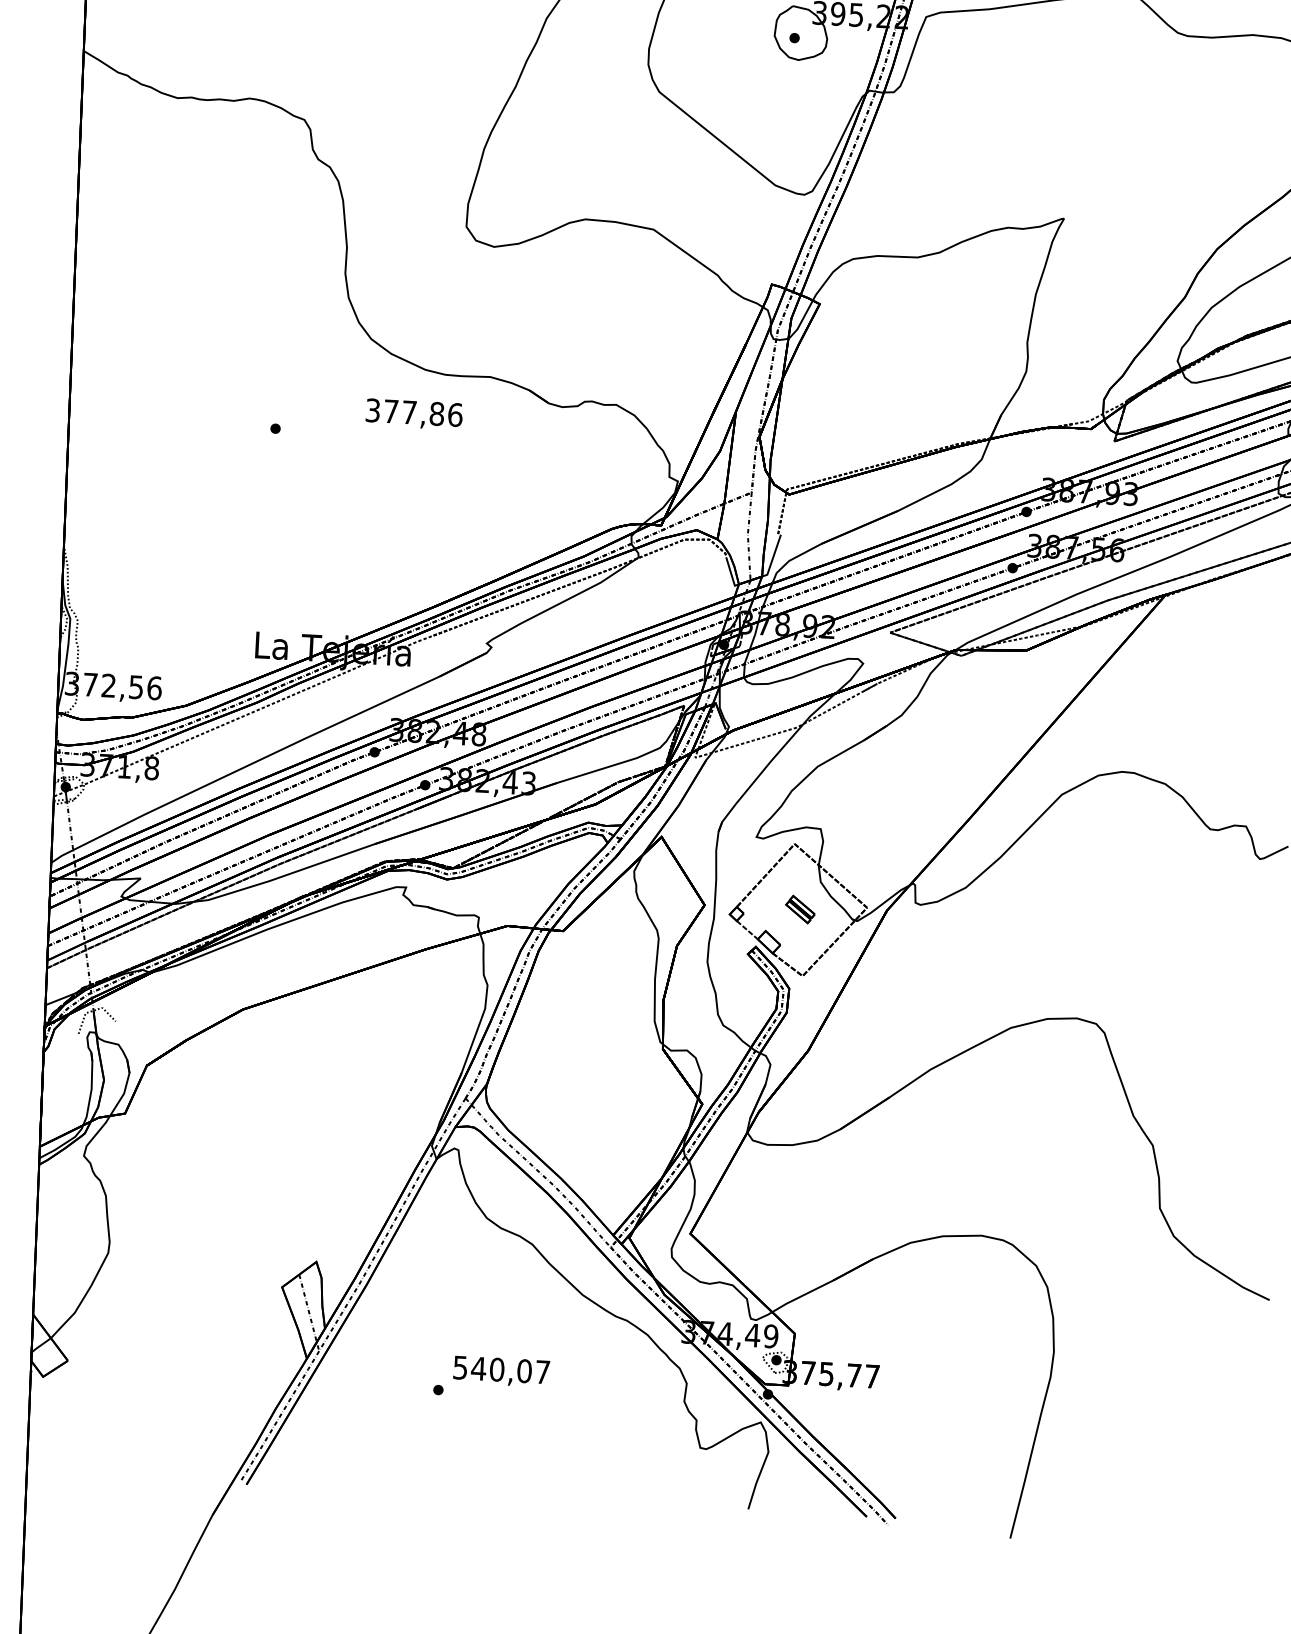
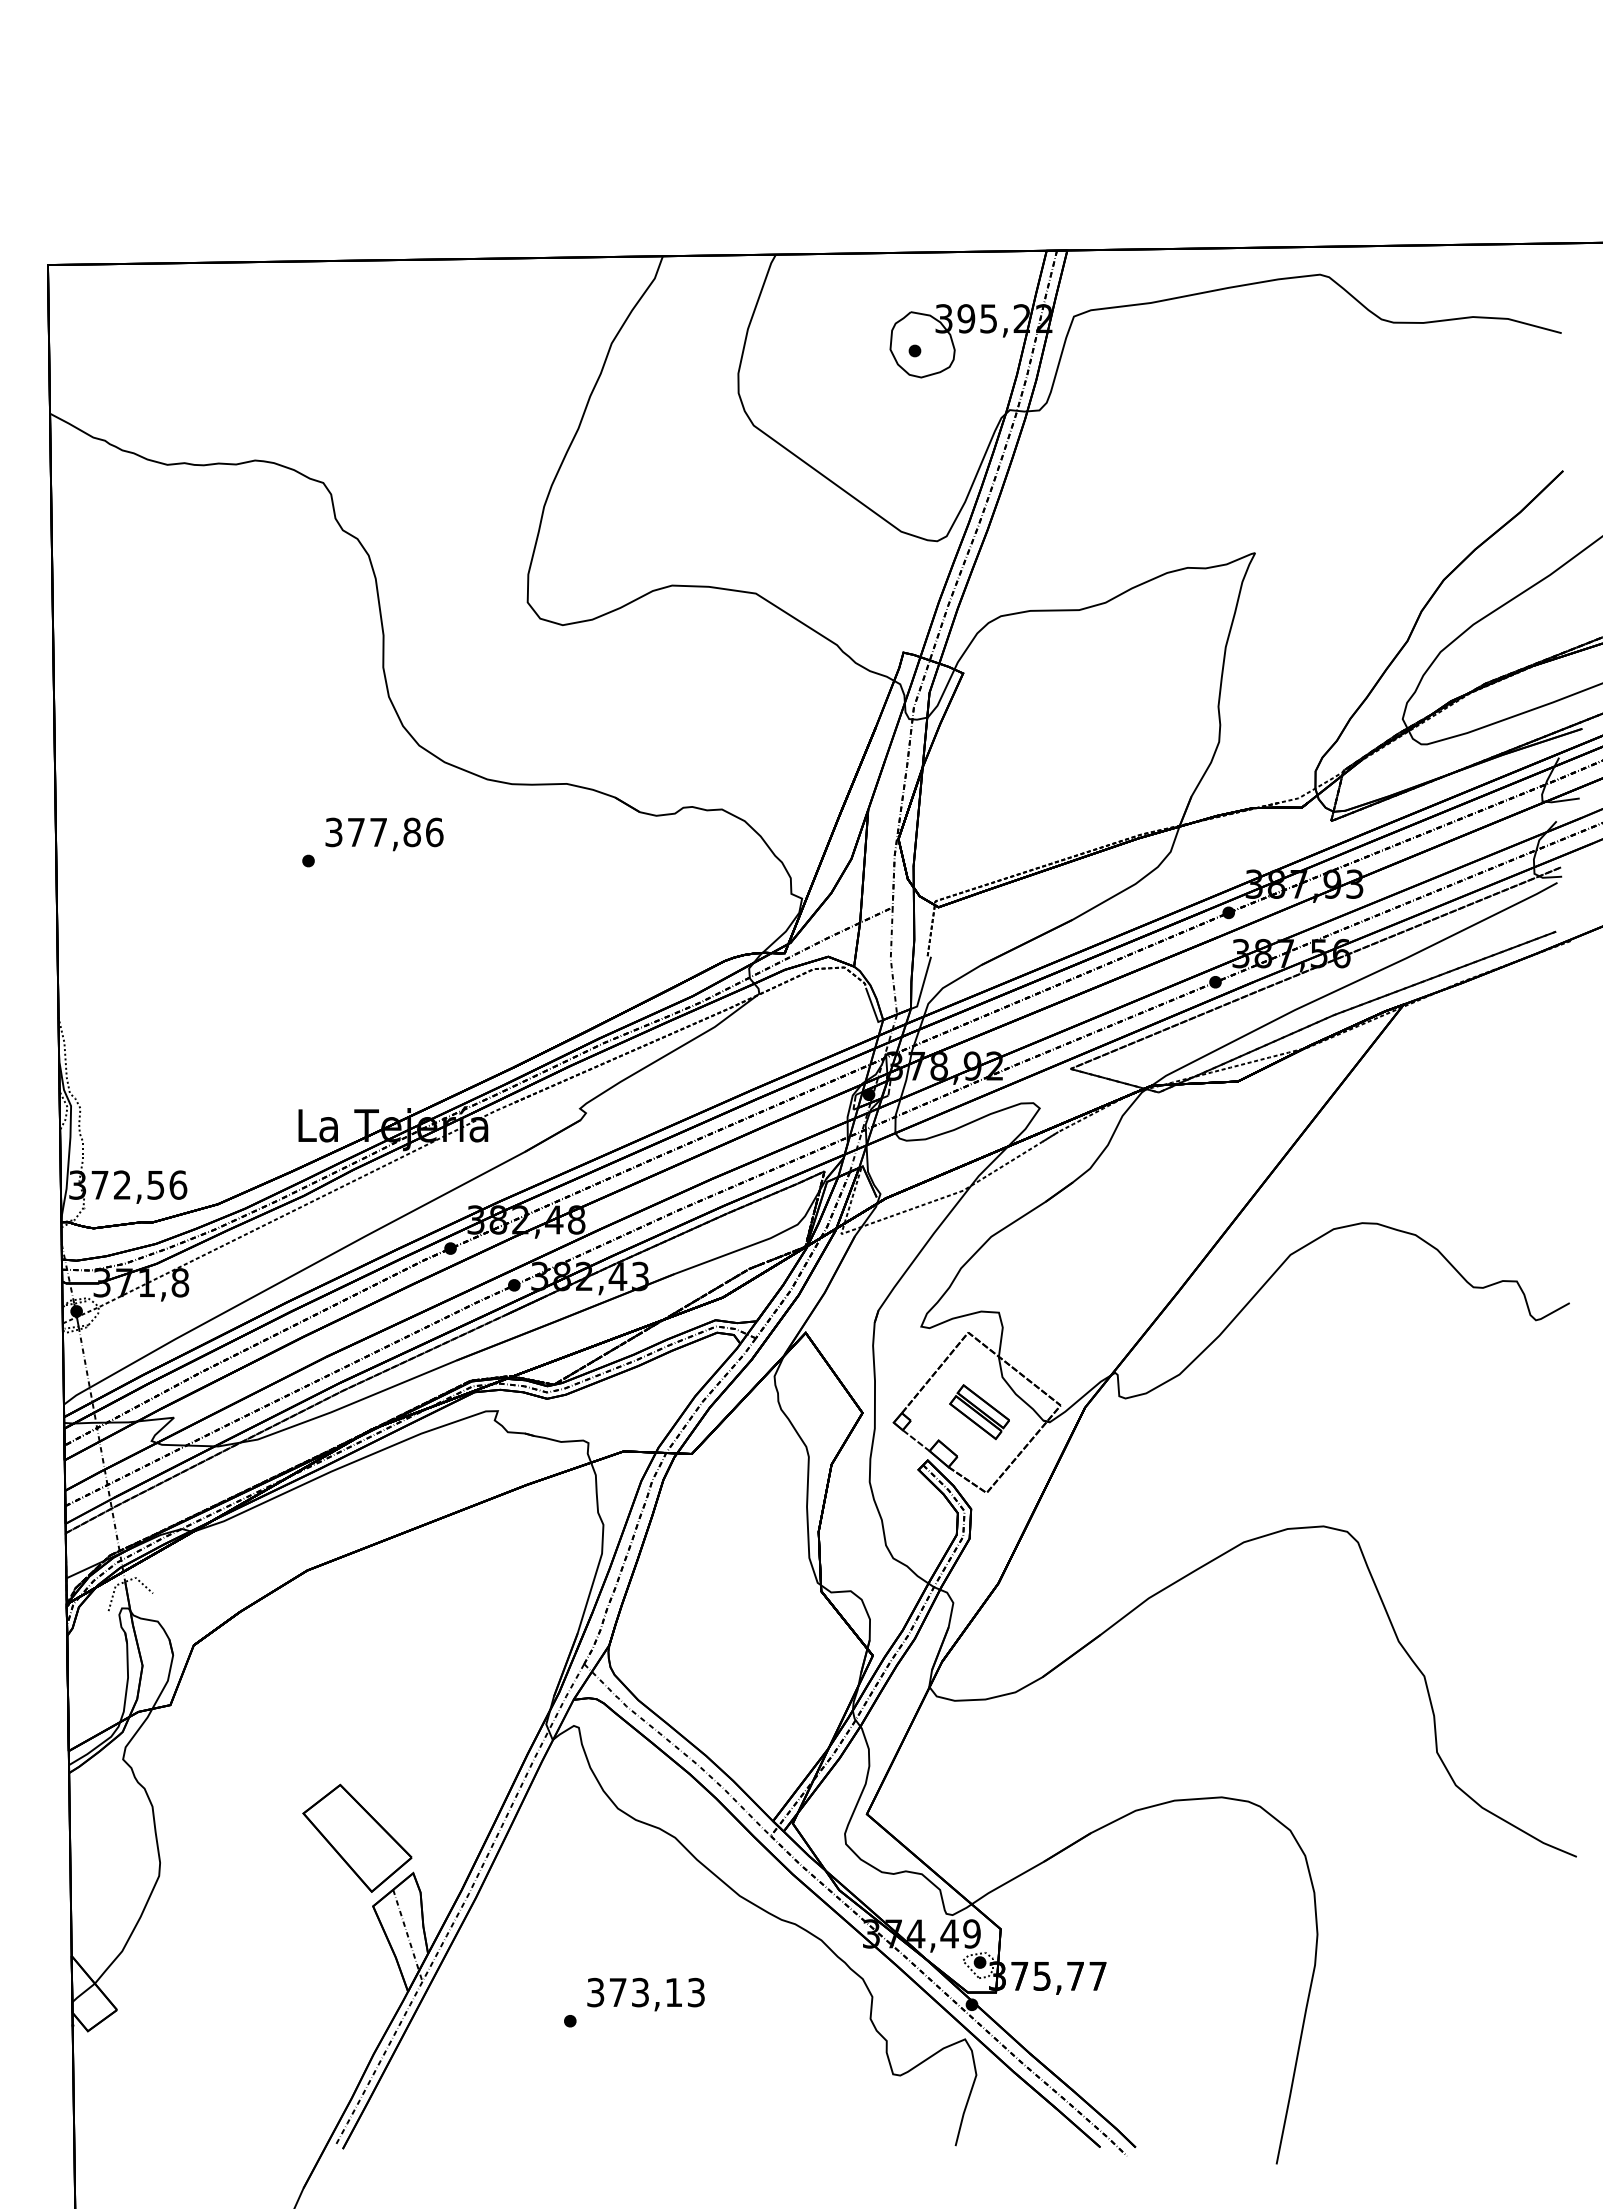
text: (414, 414) -> (384, 834), moved
part: (800, 909) -> (979, 1411), size x1.67
part: (272, 1230) -> (357, 1837), added
text: (501, 1369) -> (645, 1992), 540,07 -> 373,13

